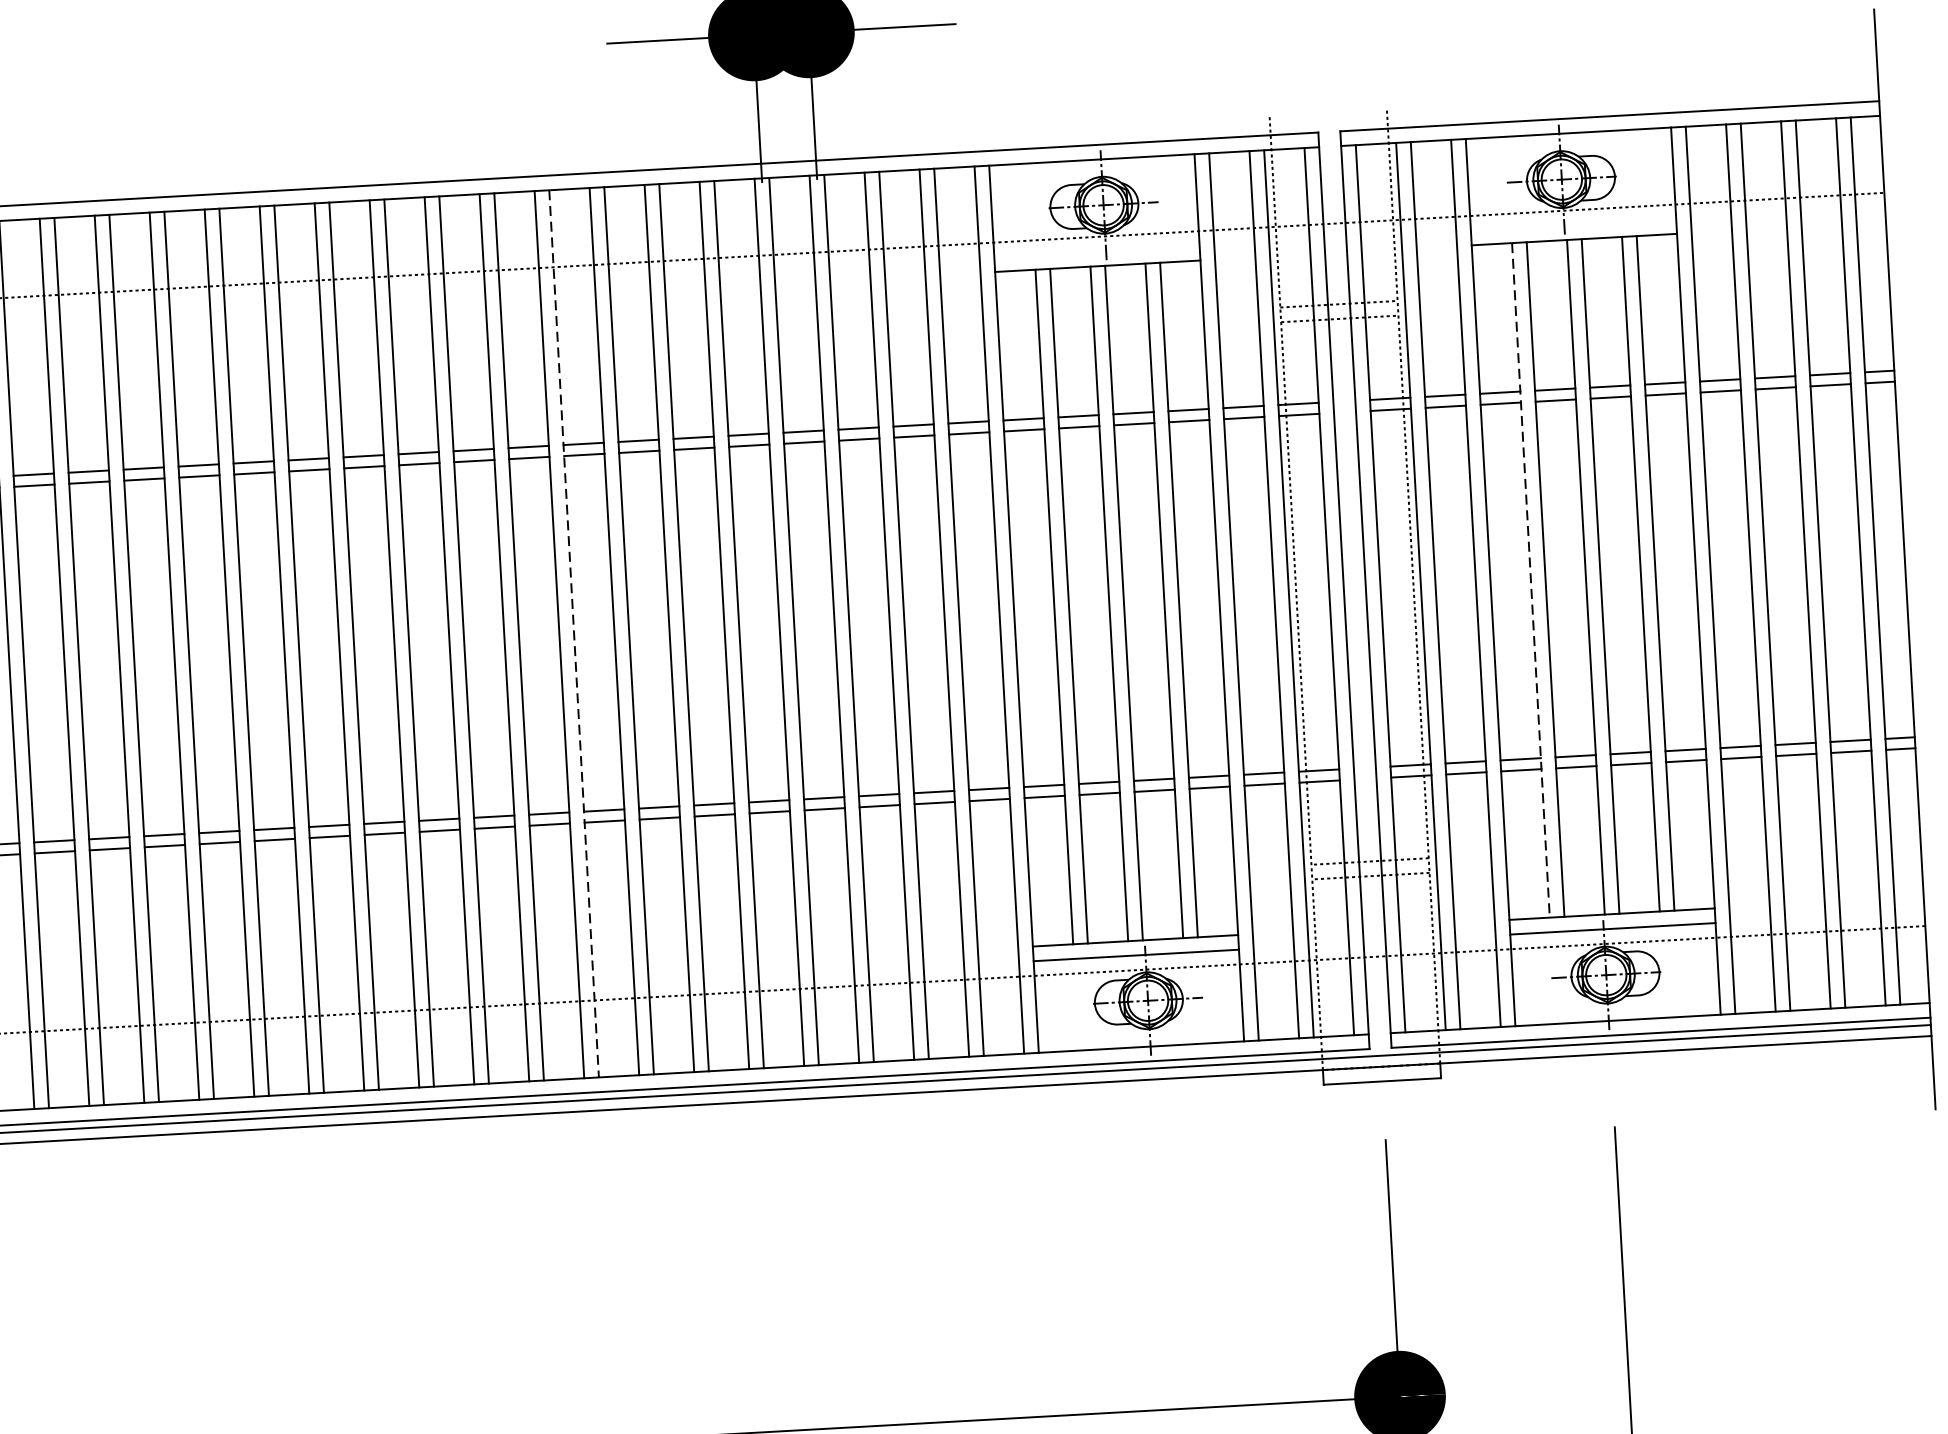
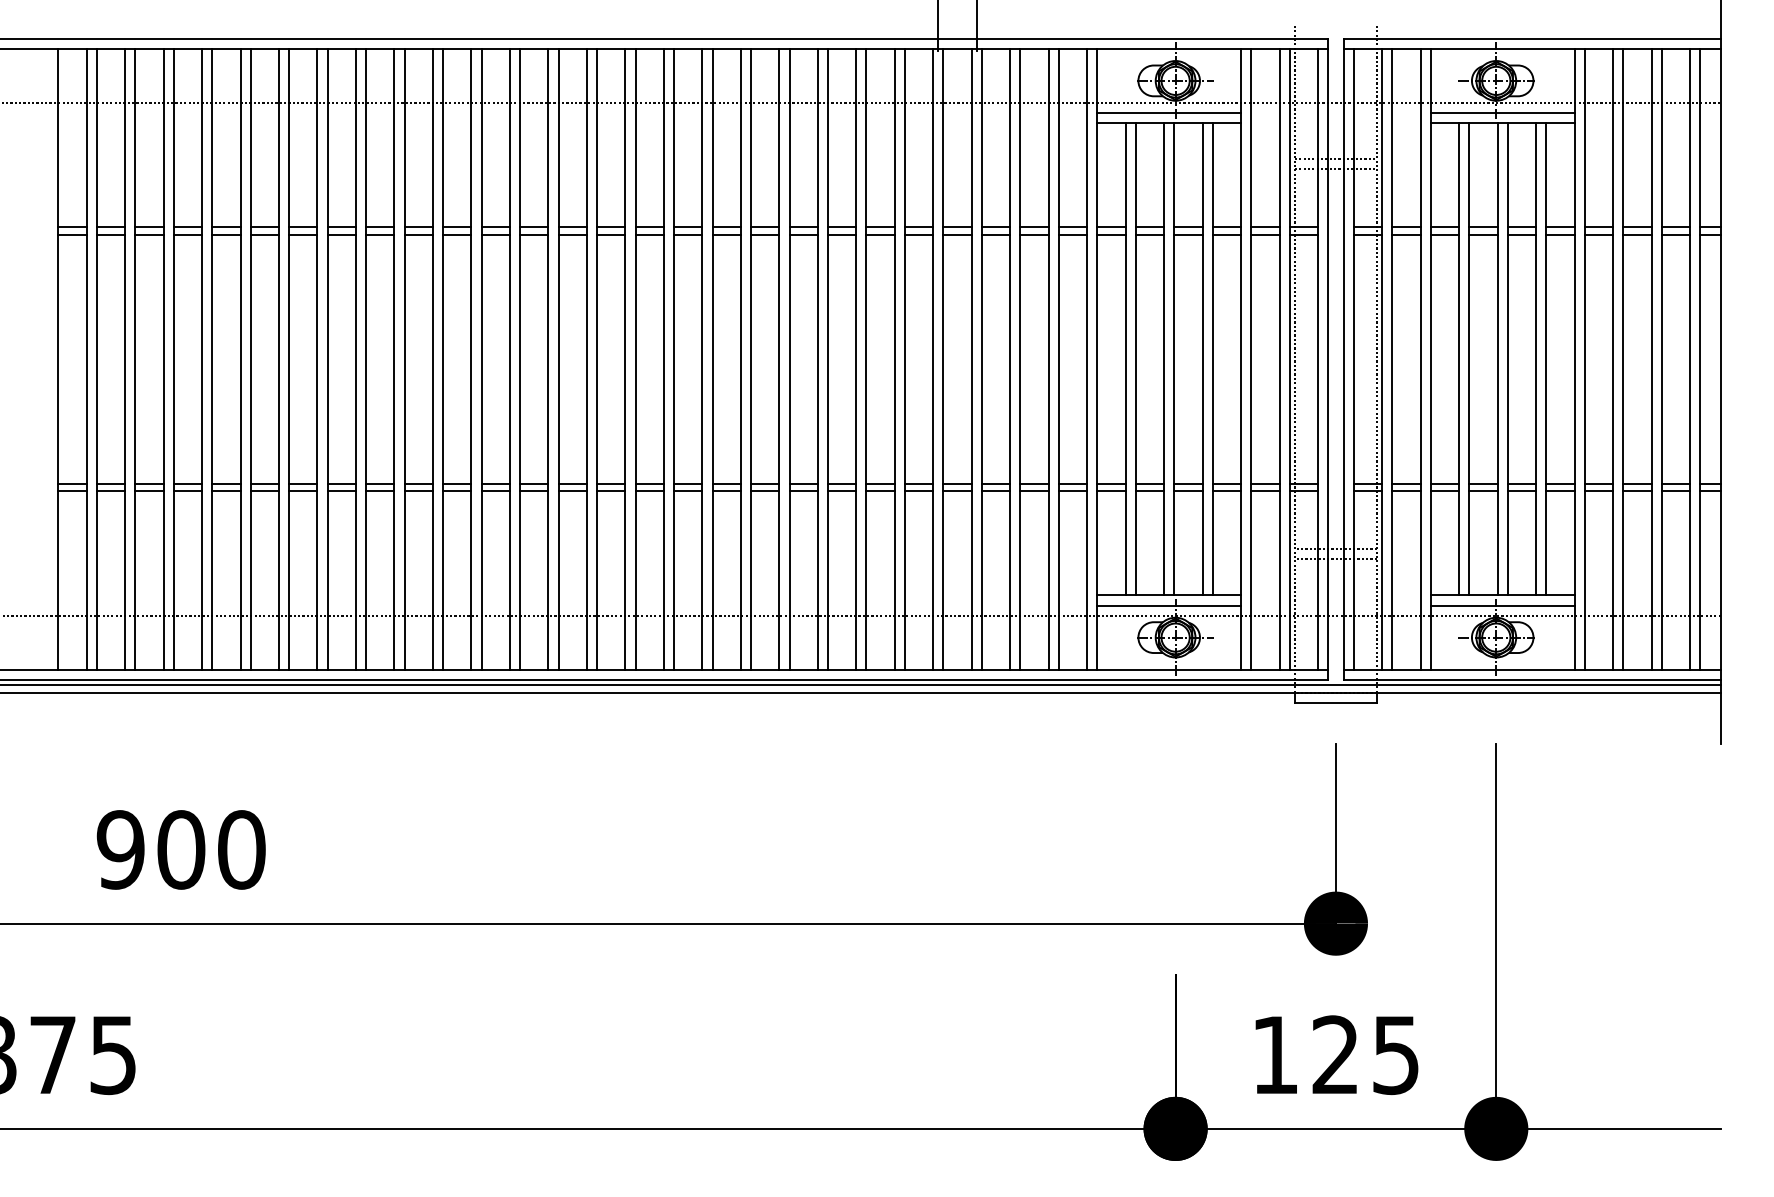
line: (1573, 224) -> (1502, 112), added
line: (1097, 250) -> (1169, 112), added
line: (1531, 580) -> (1459, 359), dashed -> solid
line: (574, 634) -> (789, 359), dashed -> solid

